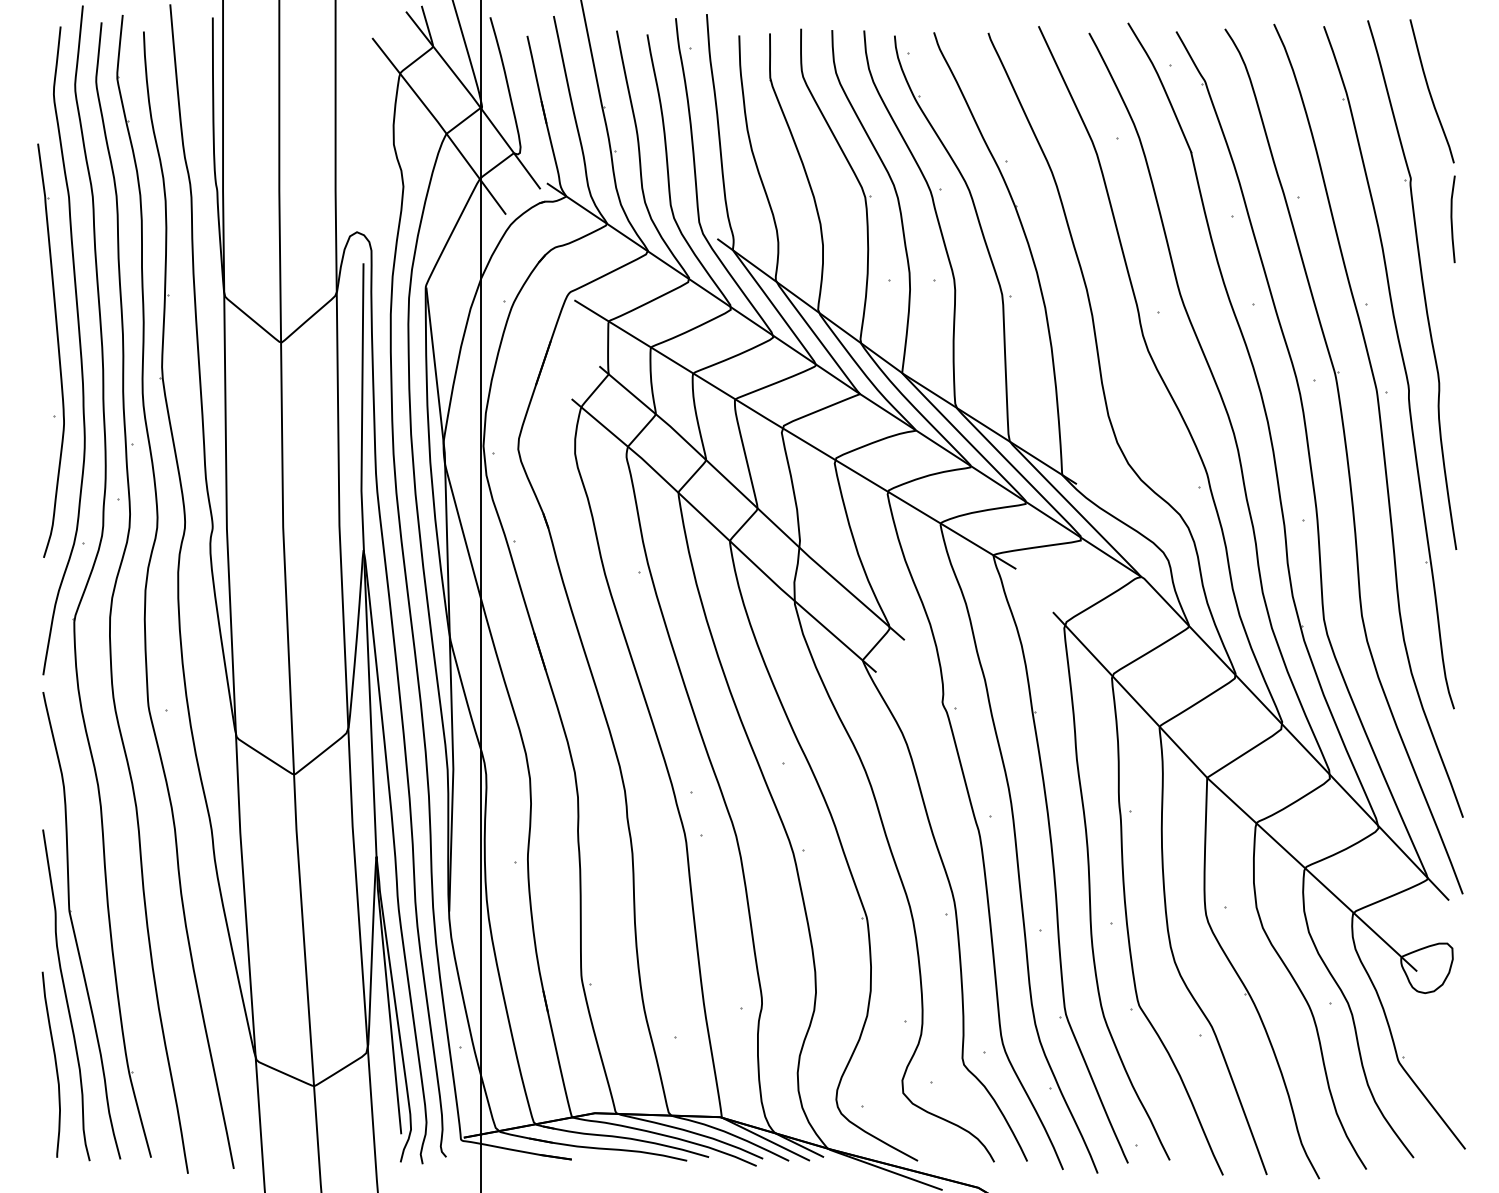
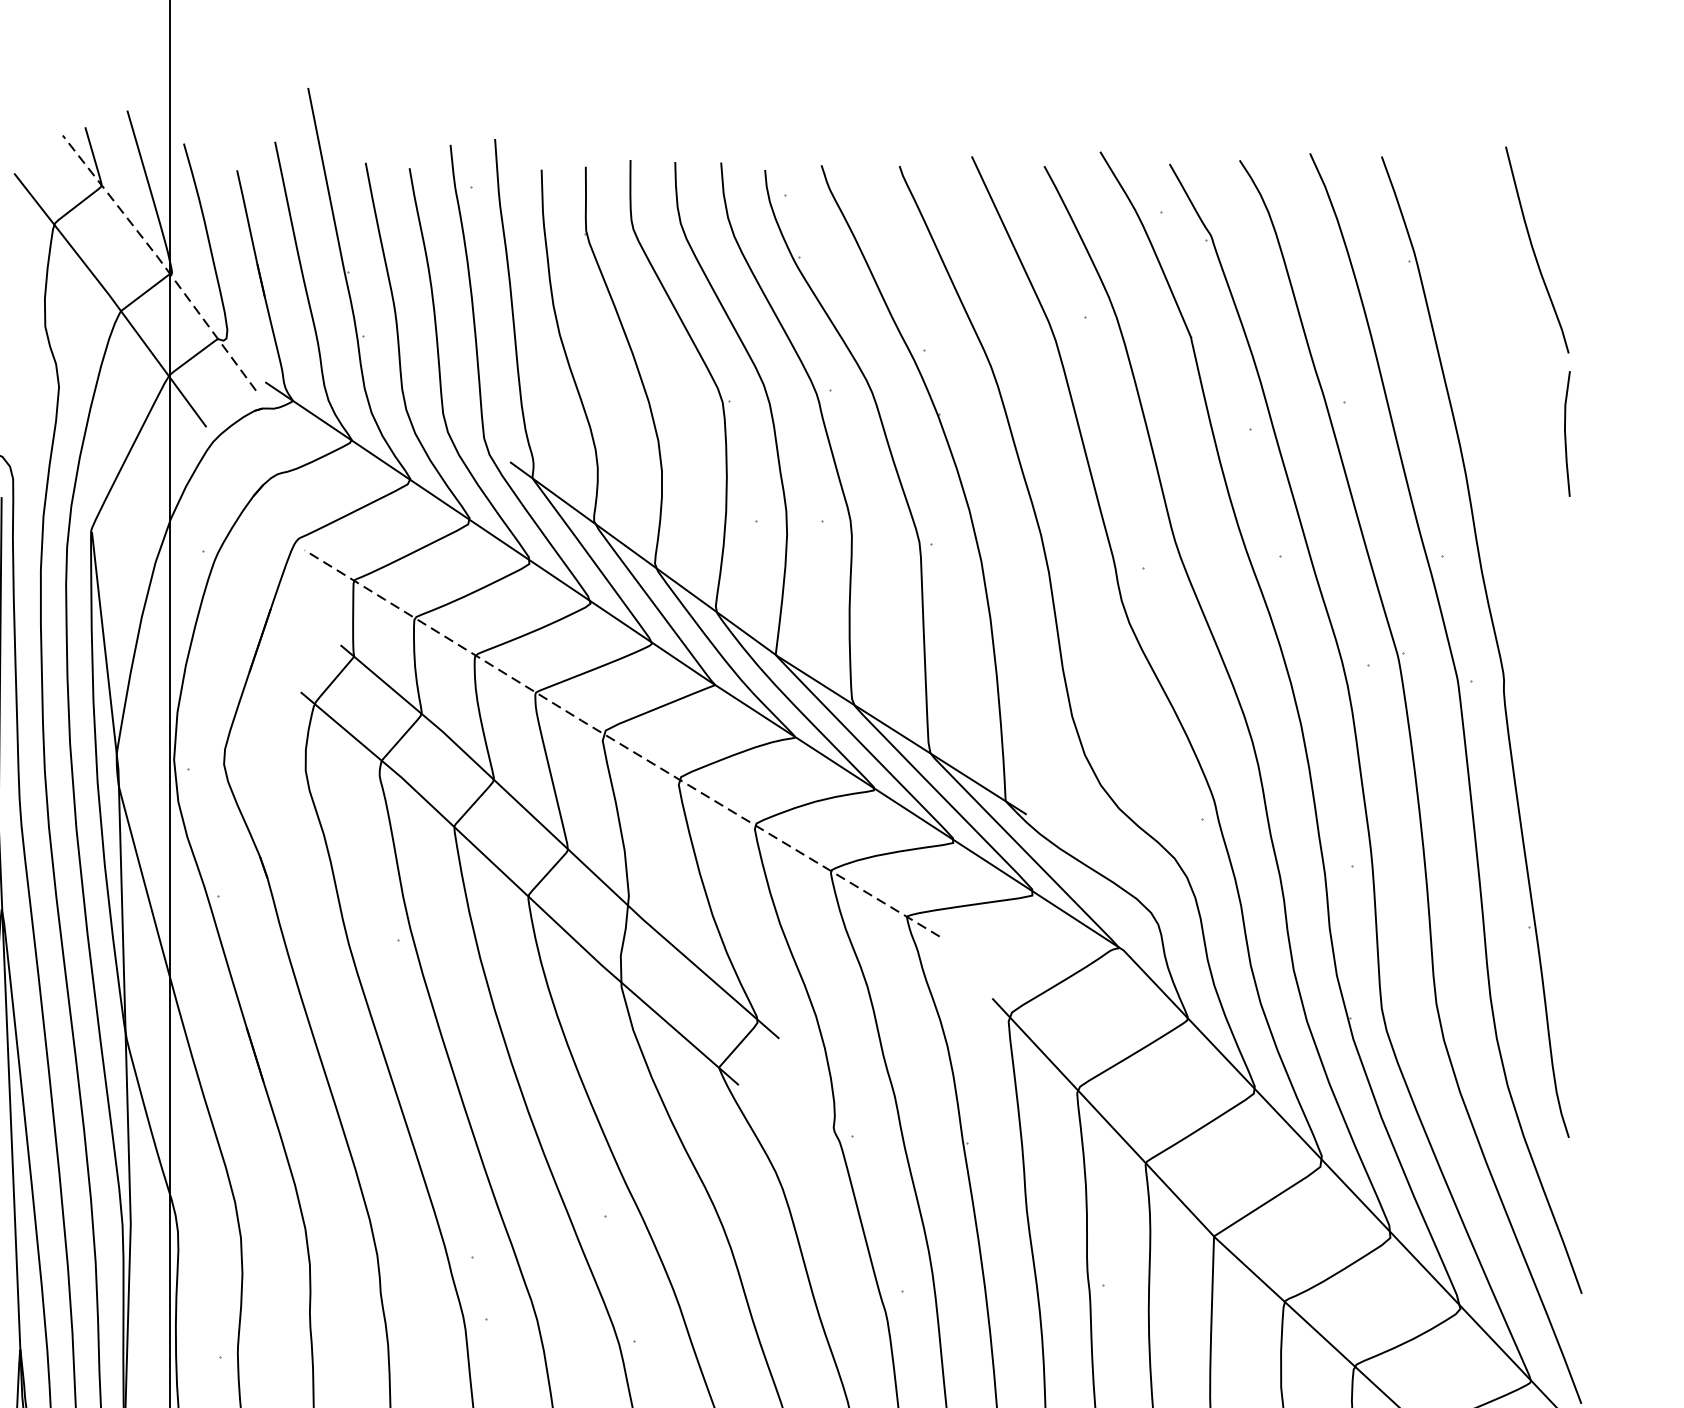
line: (473, 98) -> (159, 260), solid -> dashed
part: (1421, 282) -> (1521, 524), removed
line: (794, 435) -> (620, 744), solid -> dashed

